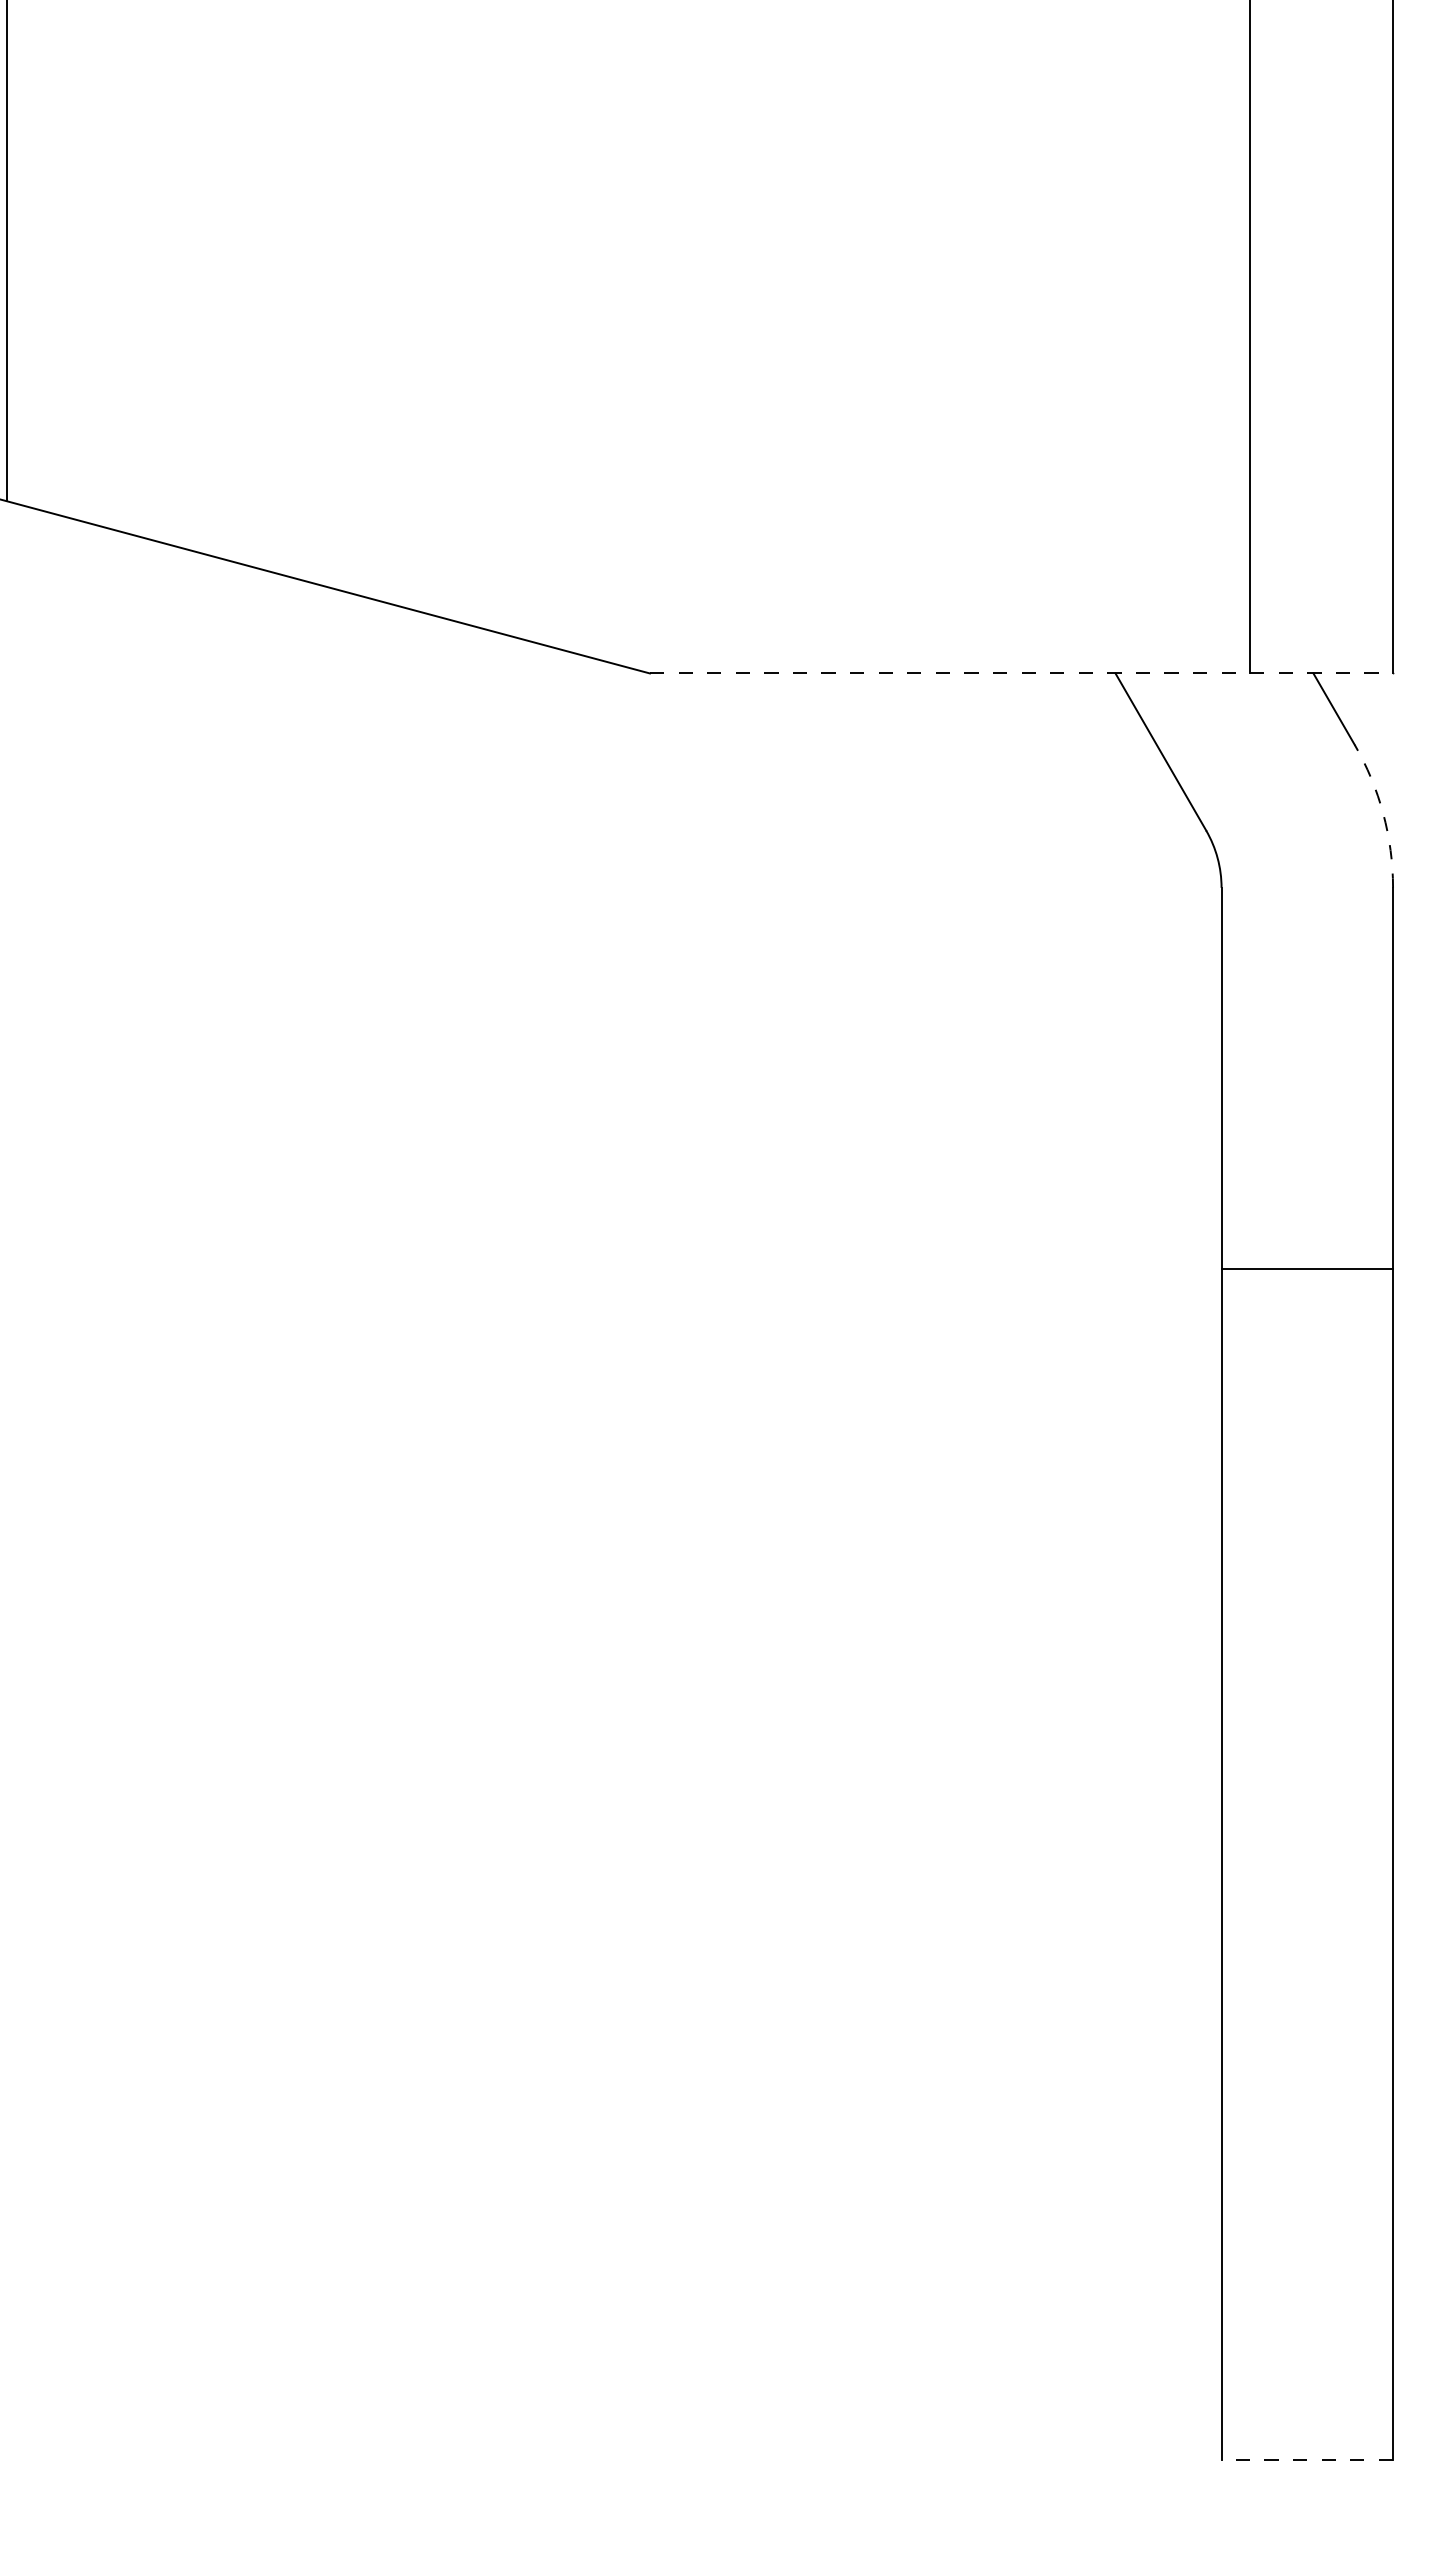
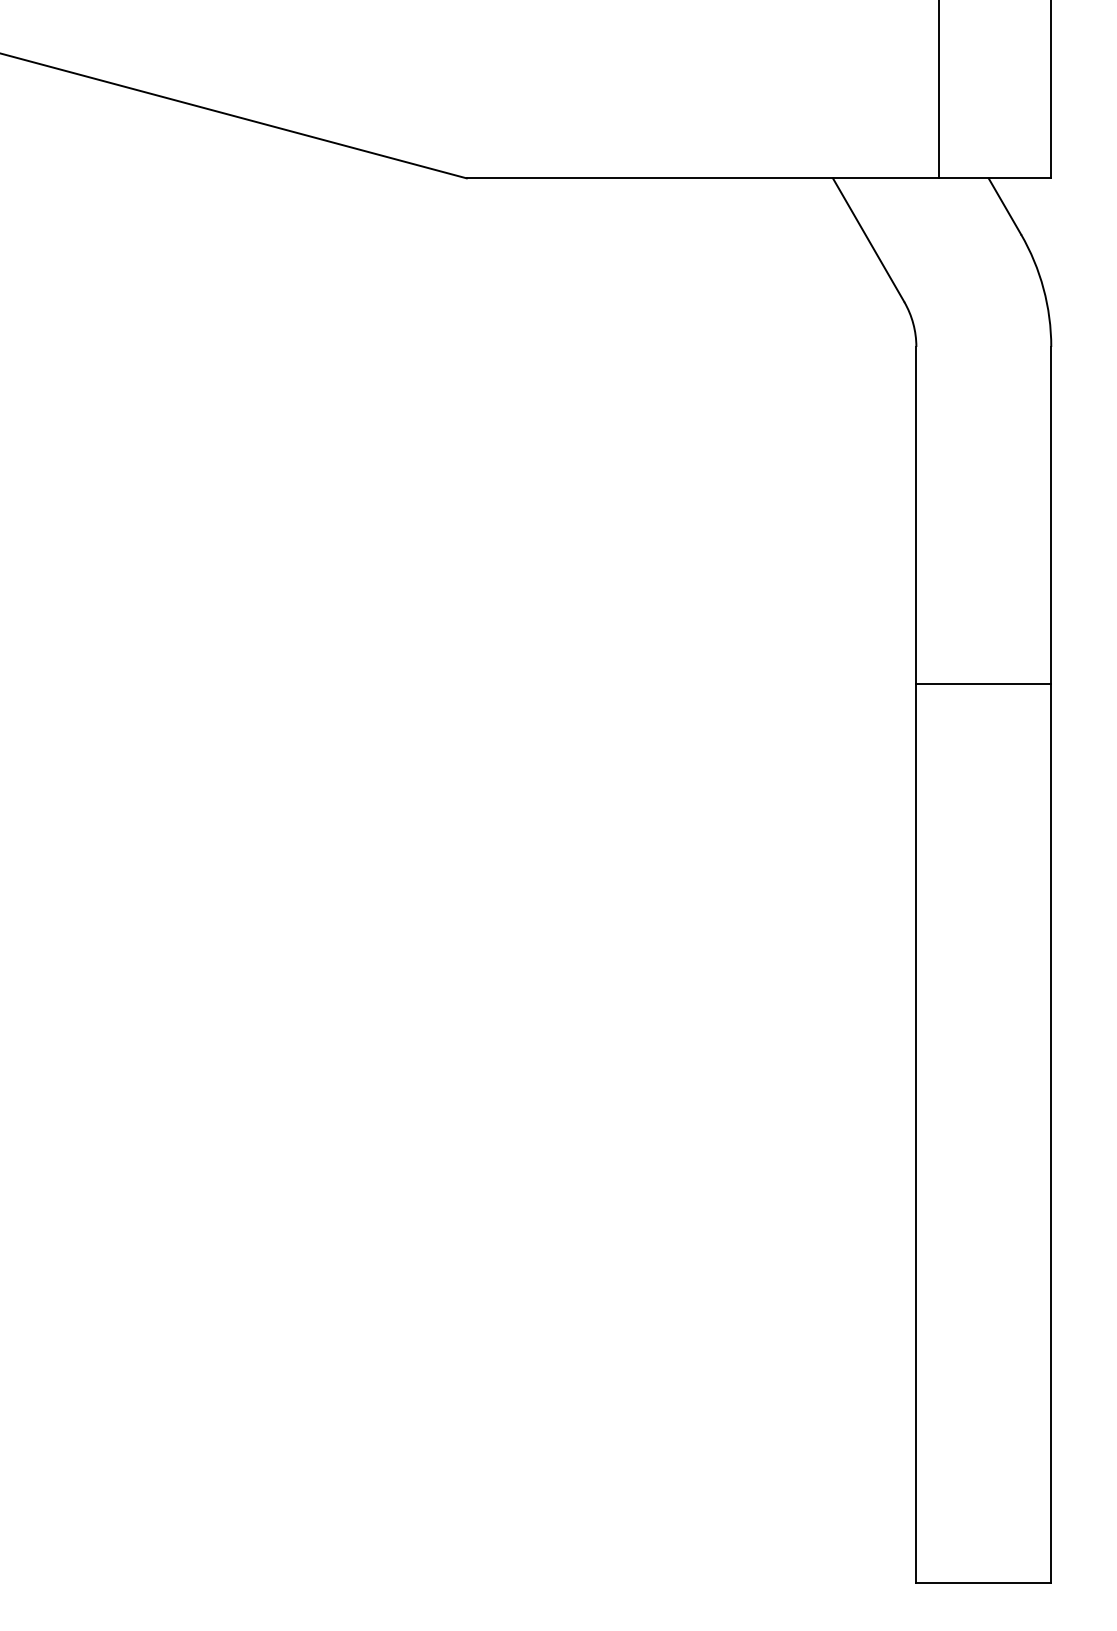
line: (1021, 673) -> (759, 178), dashed -> solid
arc: (1383, 813) -> (1043, 288), dashed -> solid
line: (1307, 1268) -> (983, 684), moved
line: (1307, 2459) -> (983, 1583), dashed -> solid

